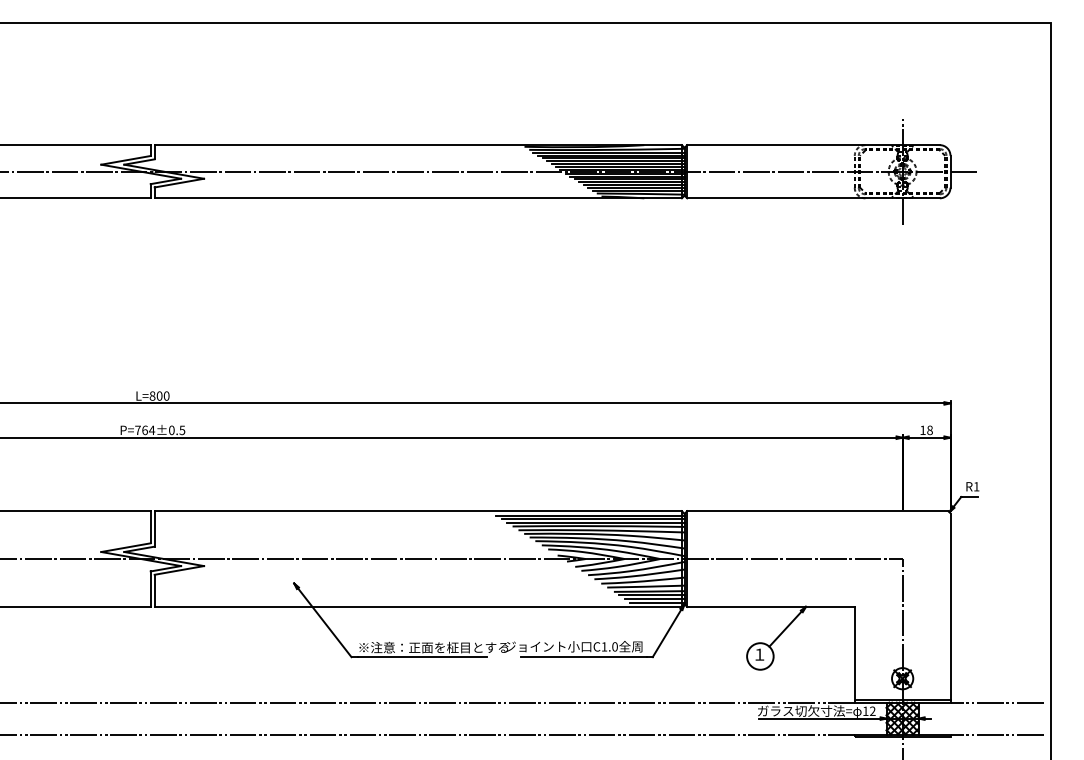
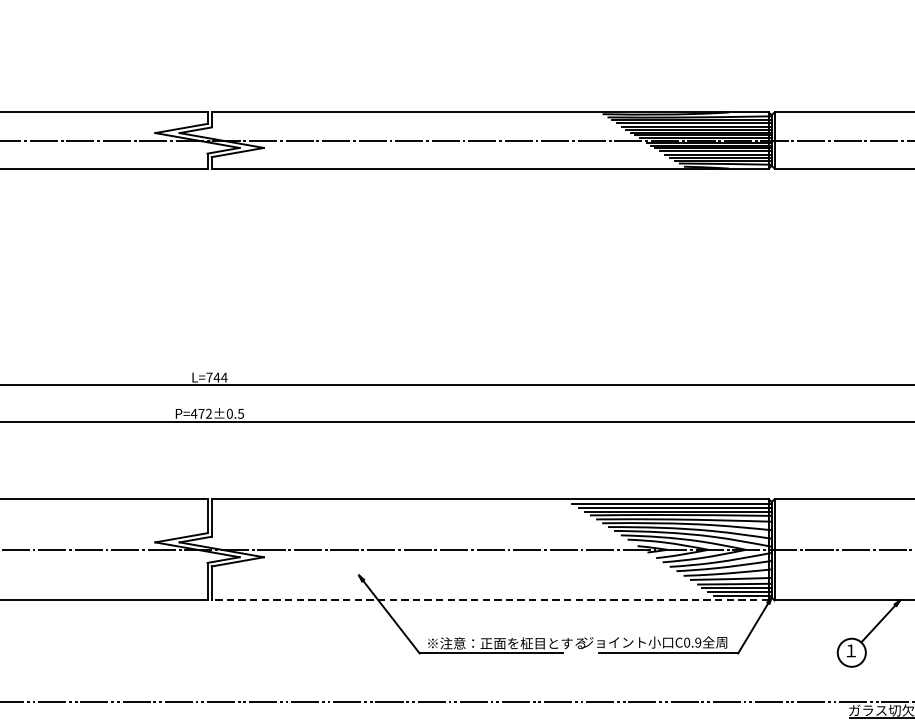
text: (159, 395) -> (216, 376), L=800 -> L=744
text: (144, 430) -> (200, 413), P=764±0.5 -> P=472±0.5
line: (418, 606) -> (490, 599), solid -> dashed
text: (609, 646) -> (692, 642), C1.0 -> C0.9

